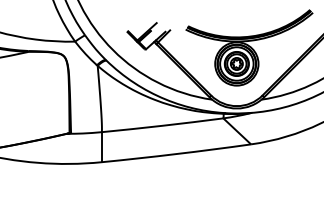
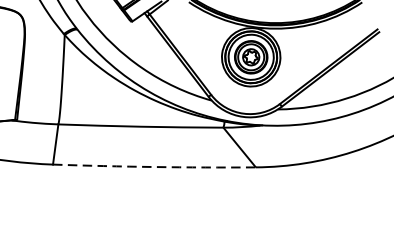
arc: (176, 154) -> (154, 167), solid -> dashed

